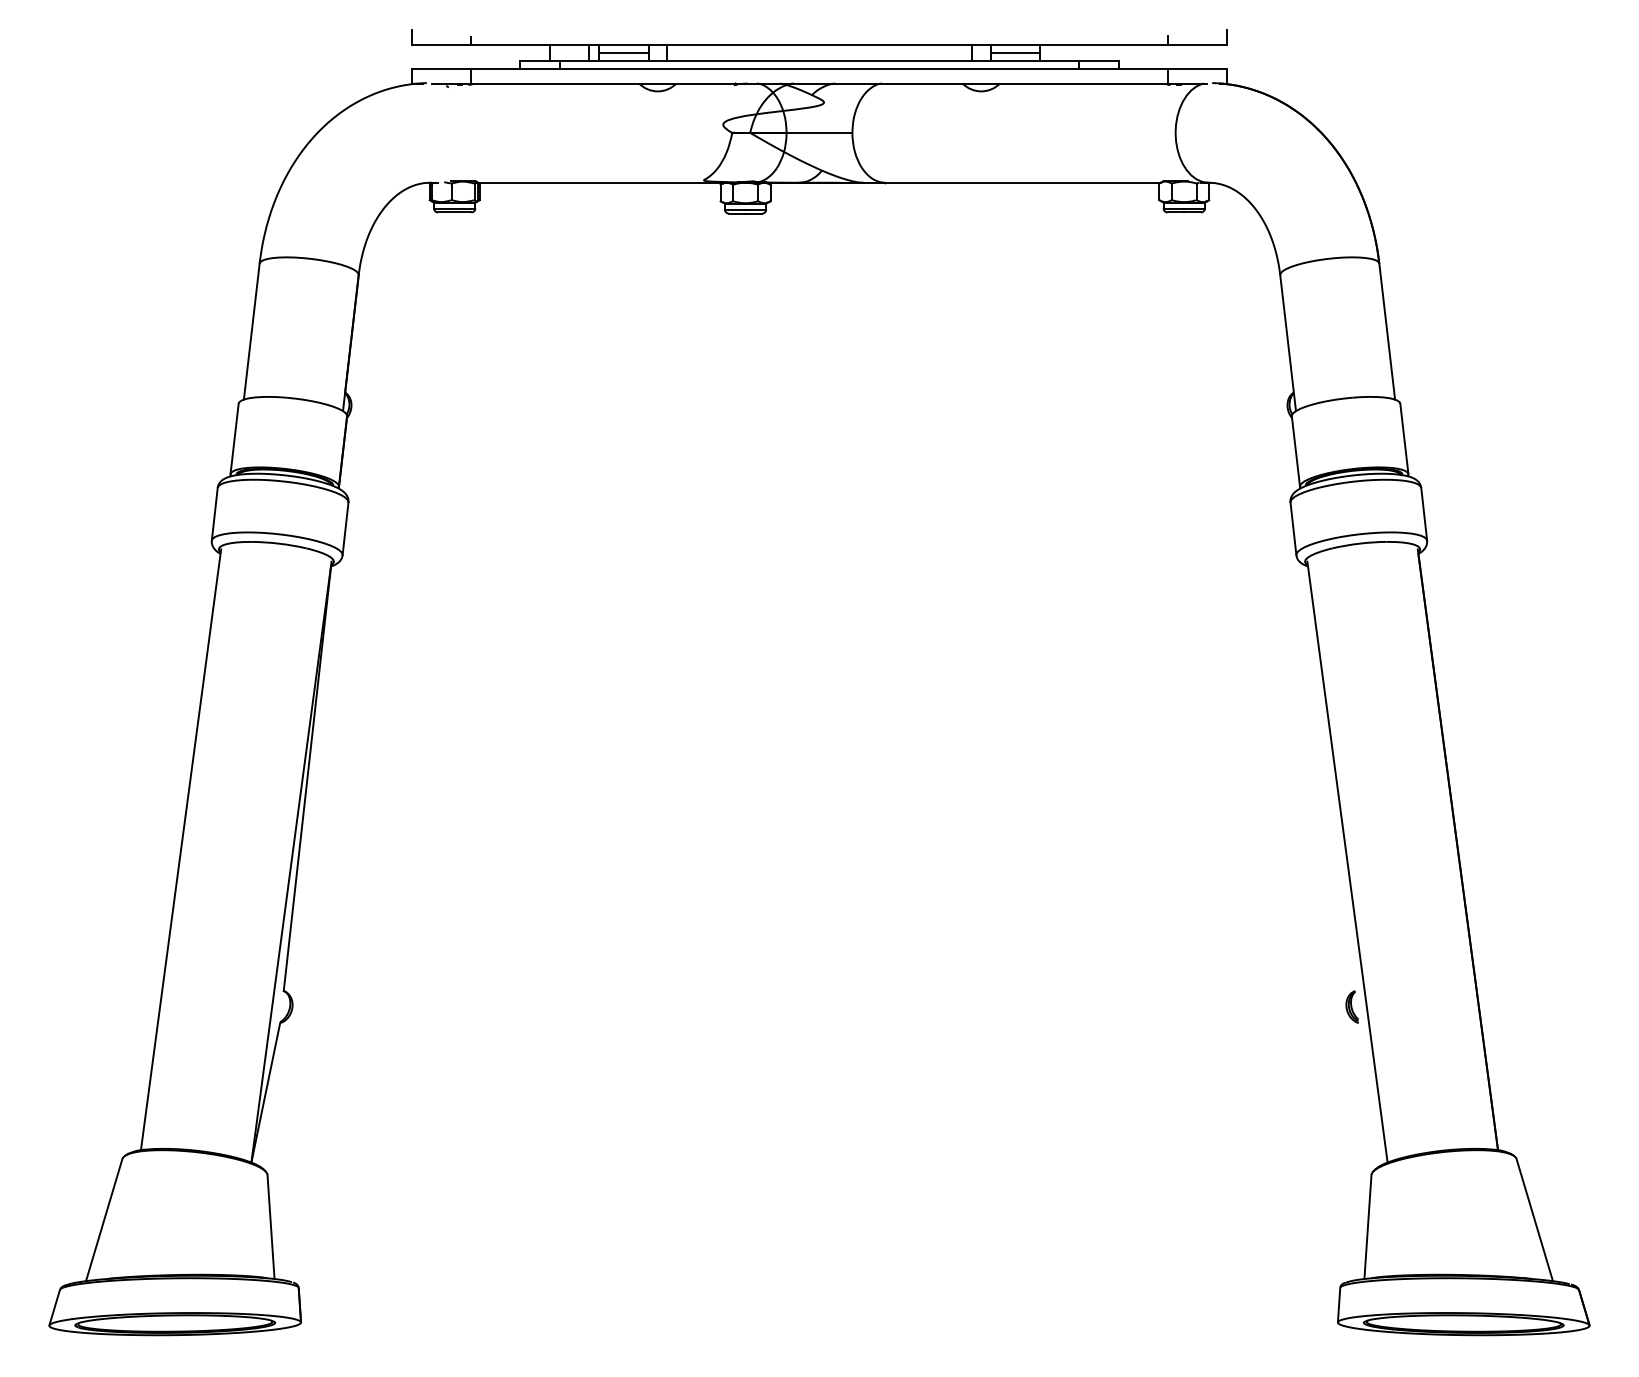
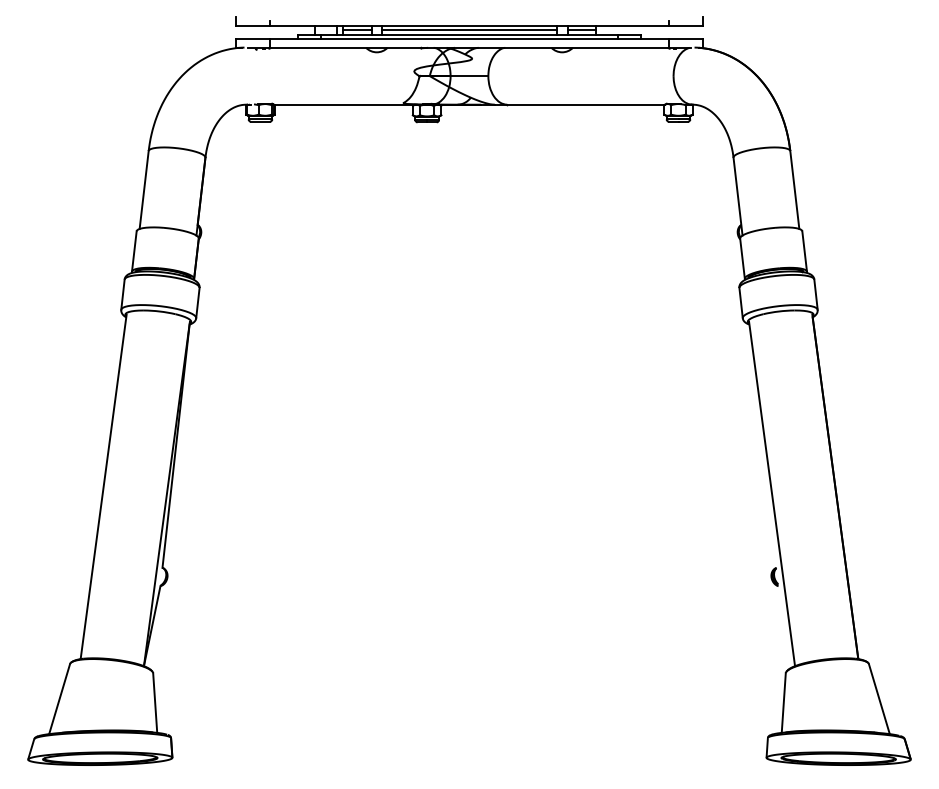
line: (819, 53) -> (469, 30), added

